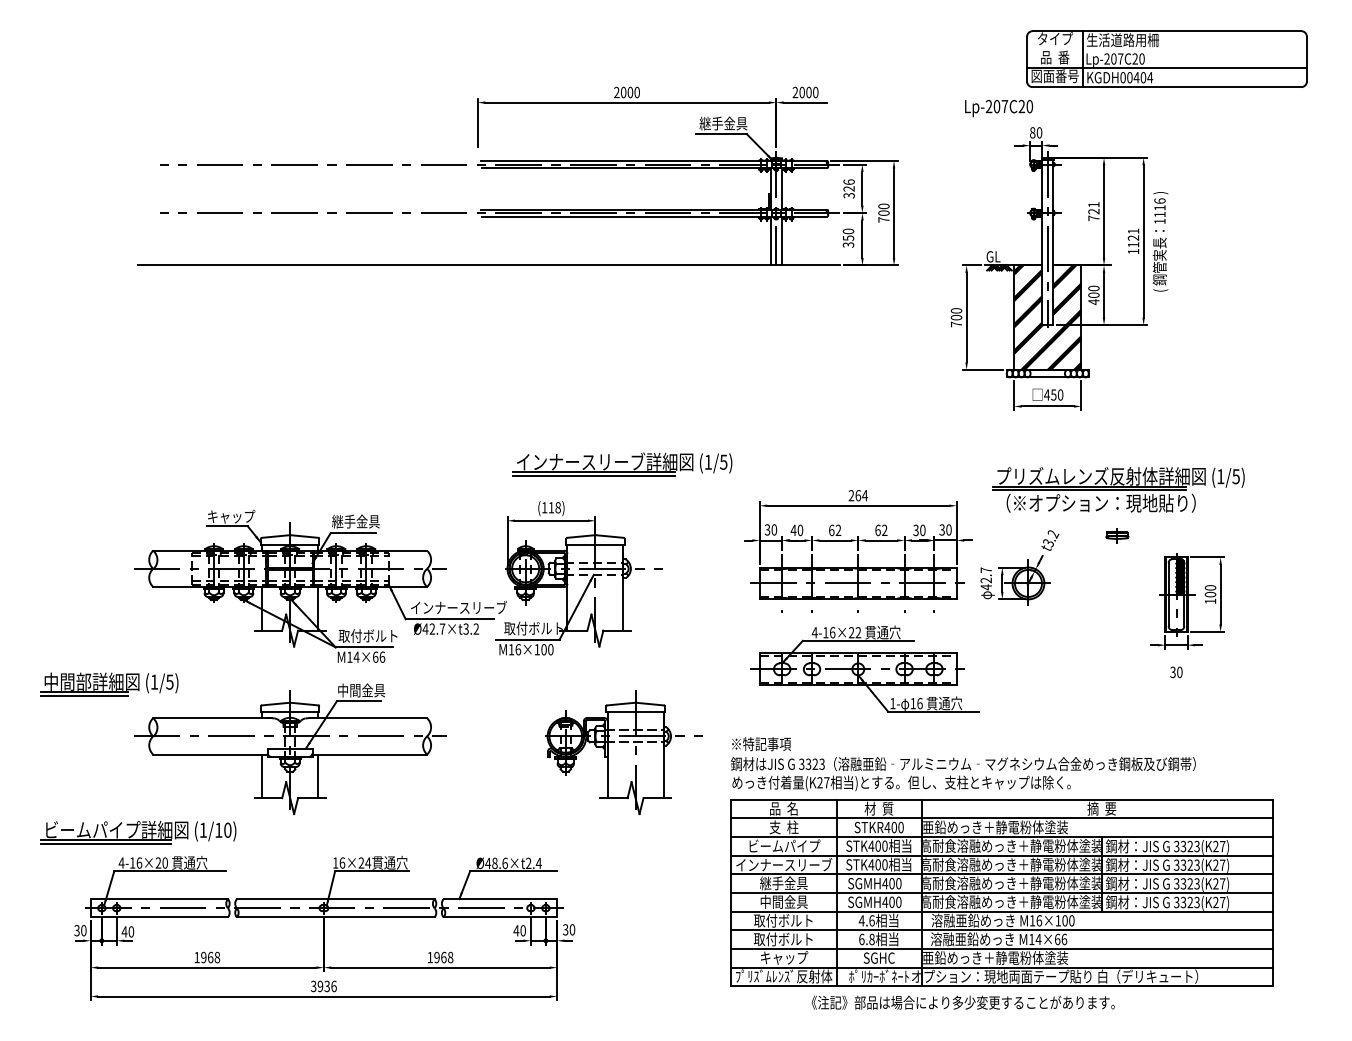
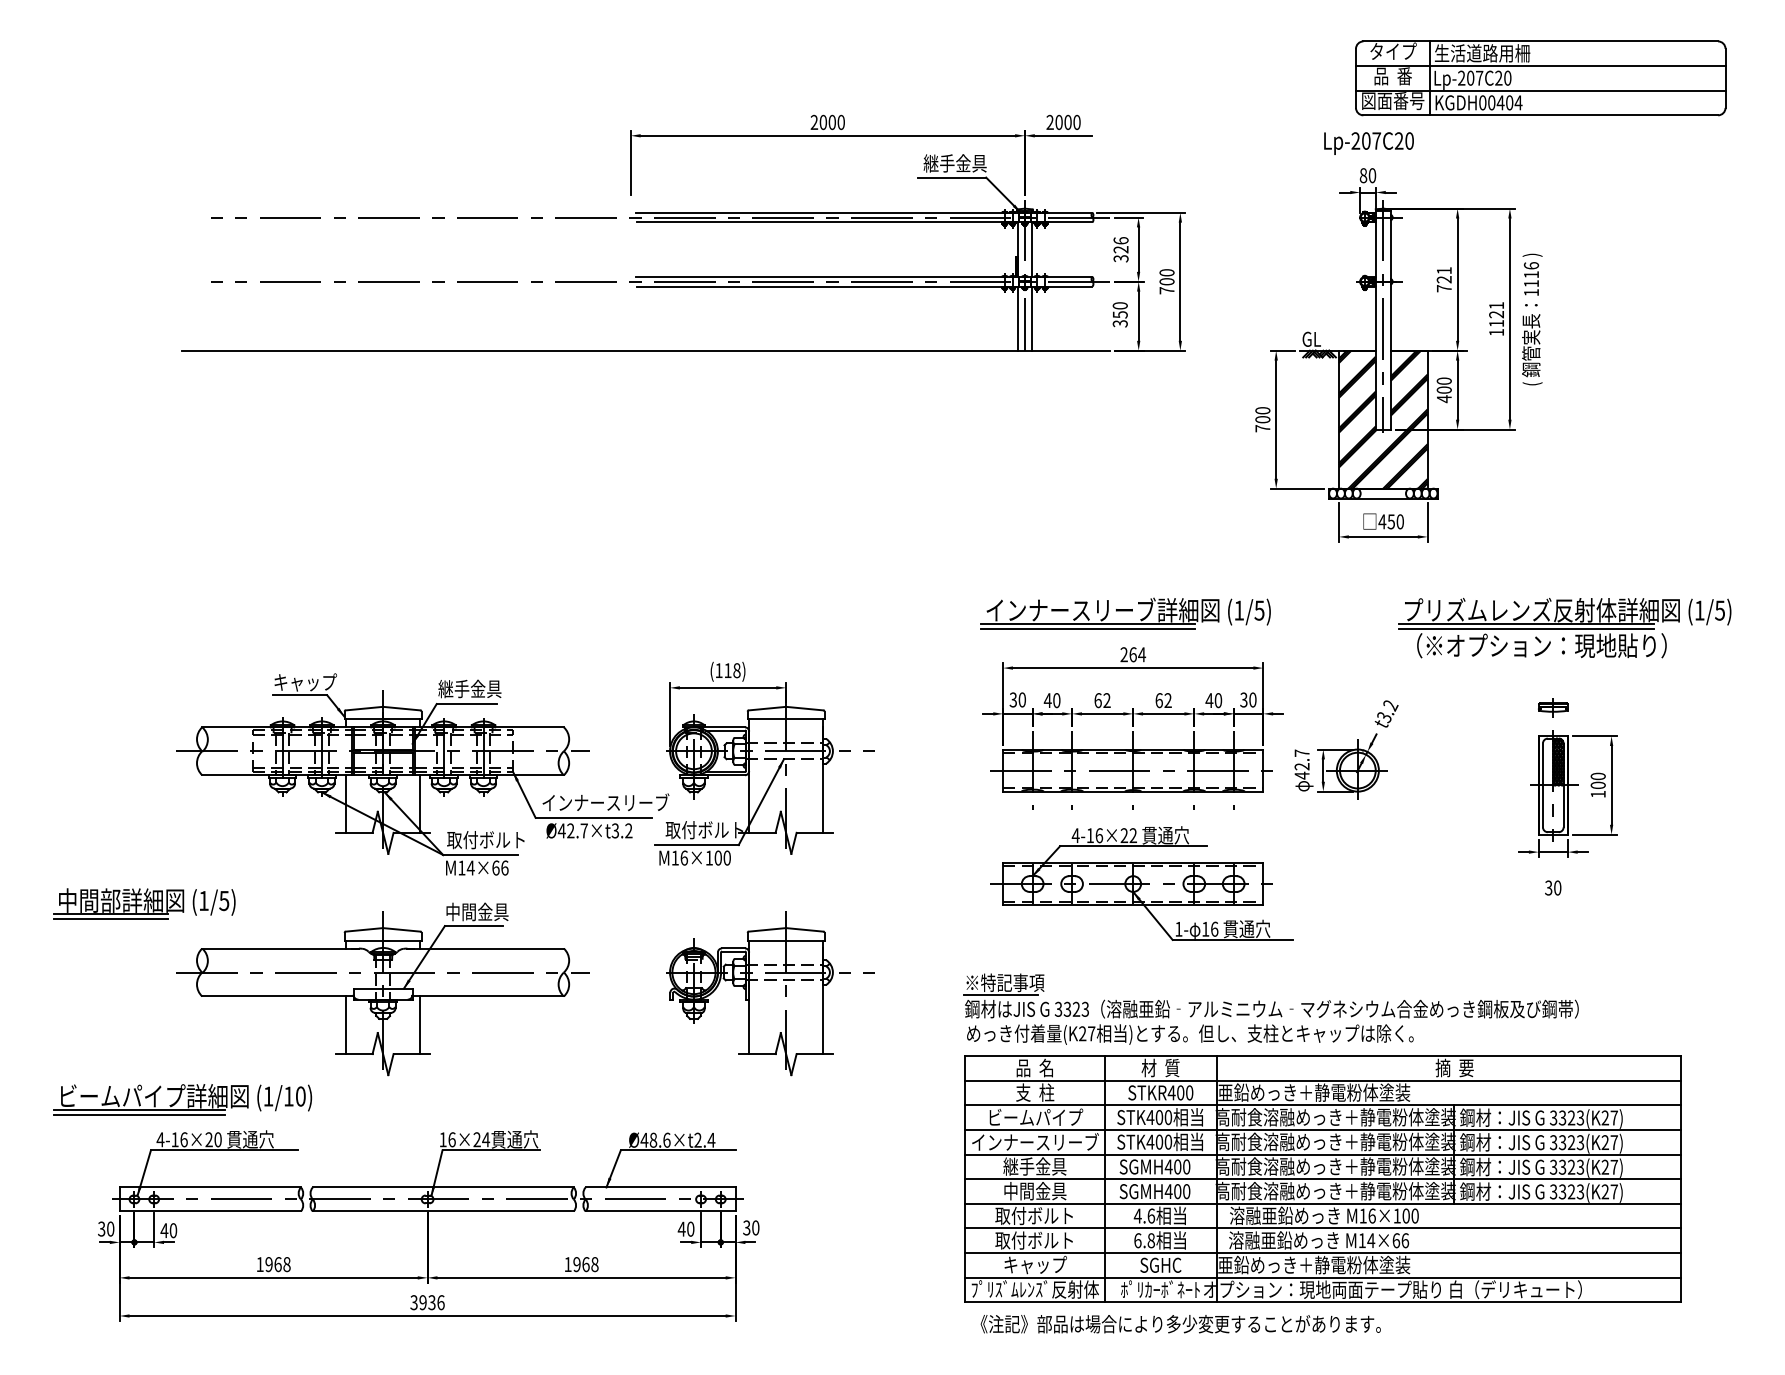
line: (1166, 50) -> (1540, 66), added
text: (998, 108) -> (1368, 143), moved
part: (622, 464) -> (1125, 613), moved
part: (1118, 490) -> (1564, 628), moved
text: (916, 530) -> (1209, 700), 30 -> 40
part: (1117, 535) -> (1553, 707), moved
part: (623, 752) -> (770, 993), moved
line: (757, 753) -> (1000, 994), added
text: (963, 1002) -> (1180, 1324), moved

